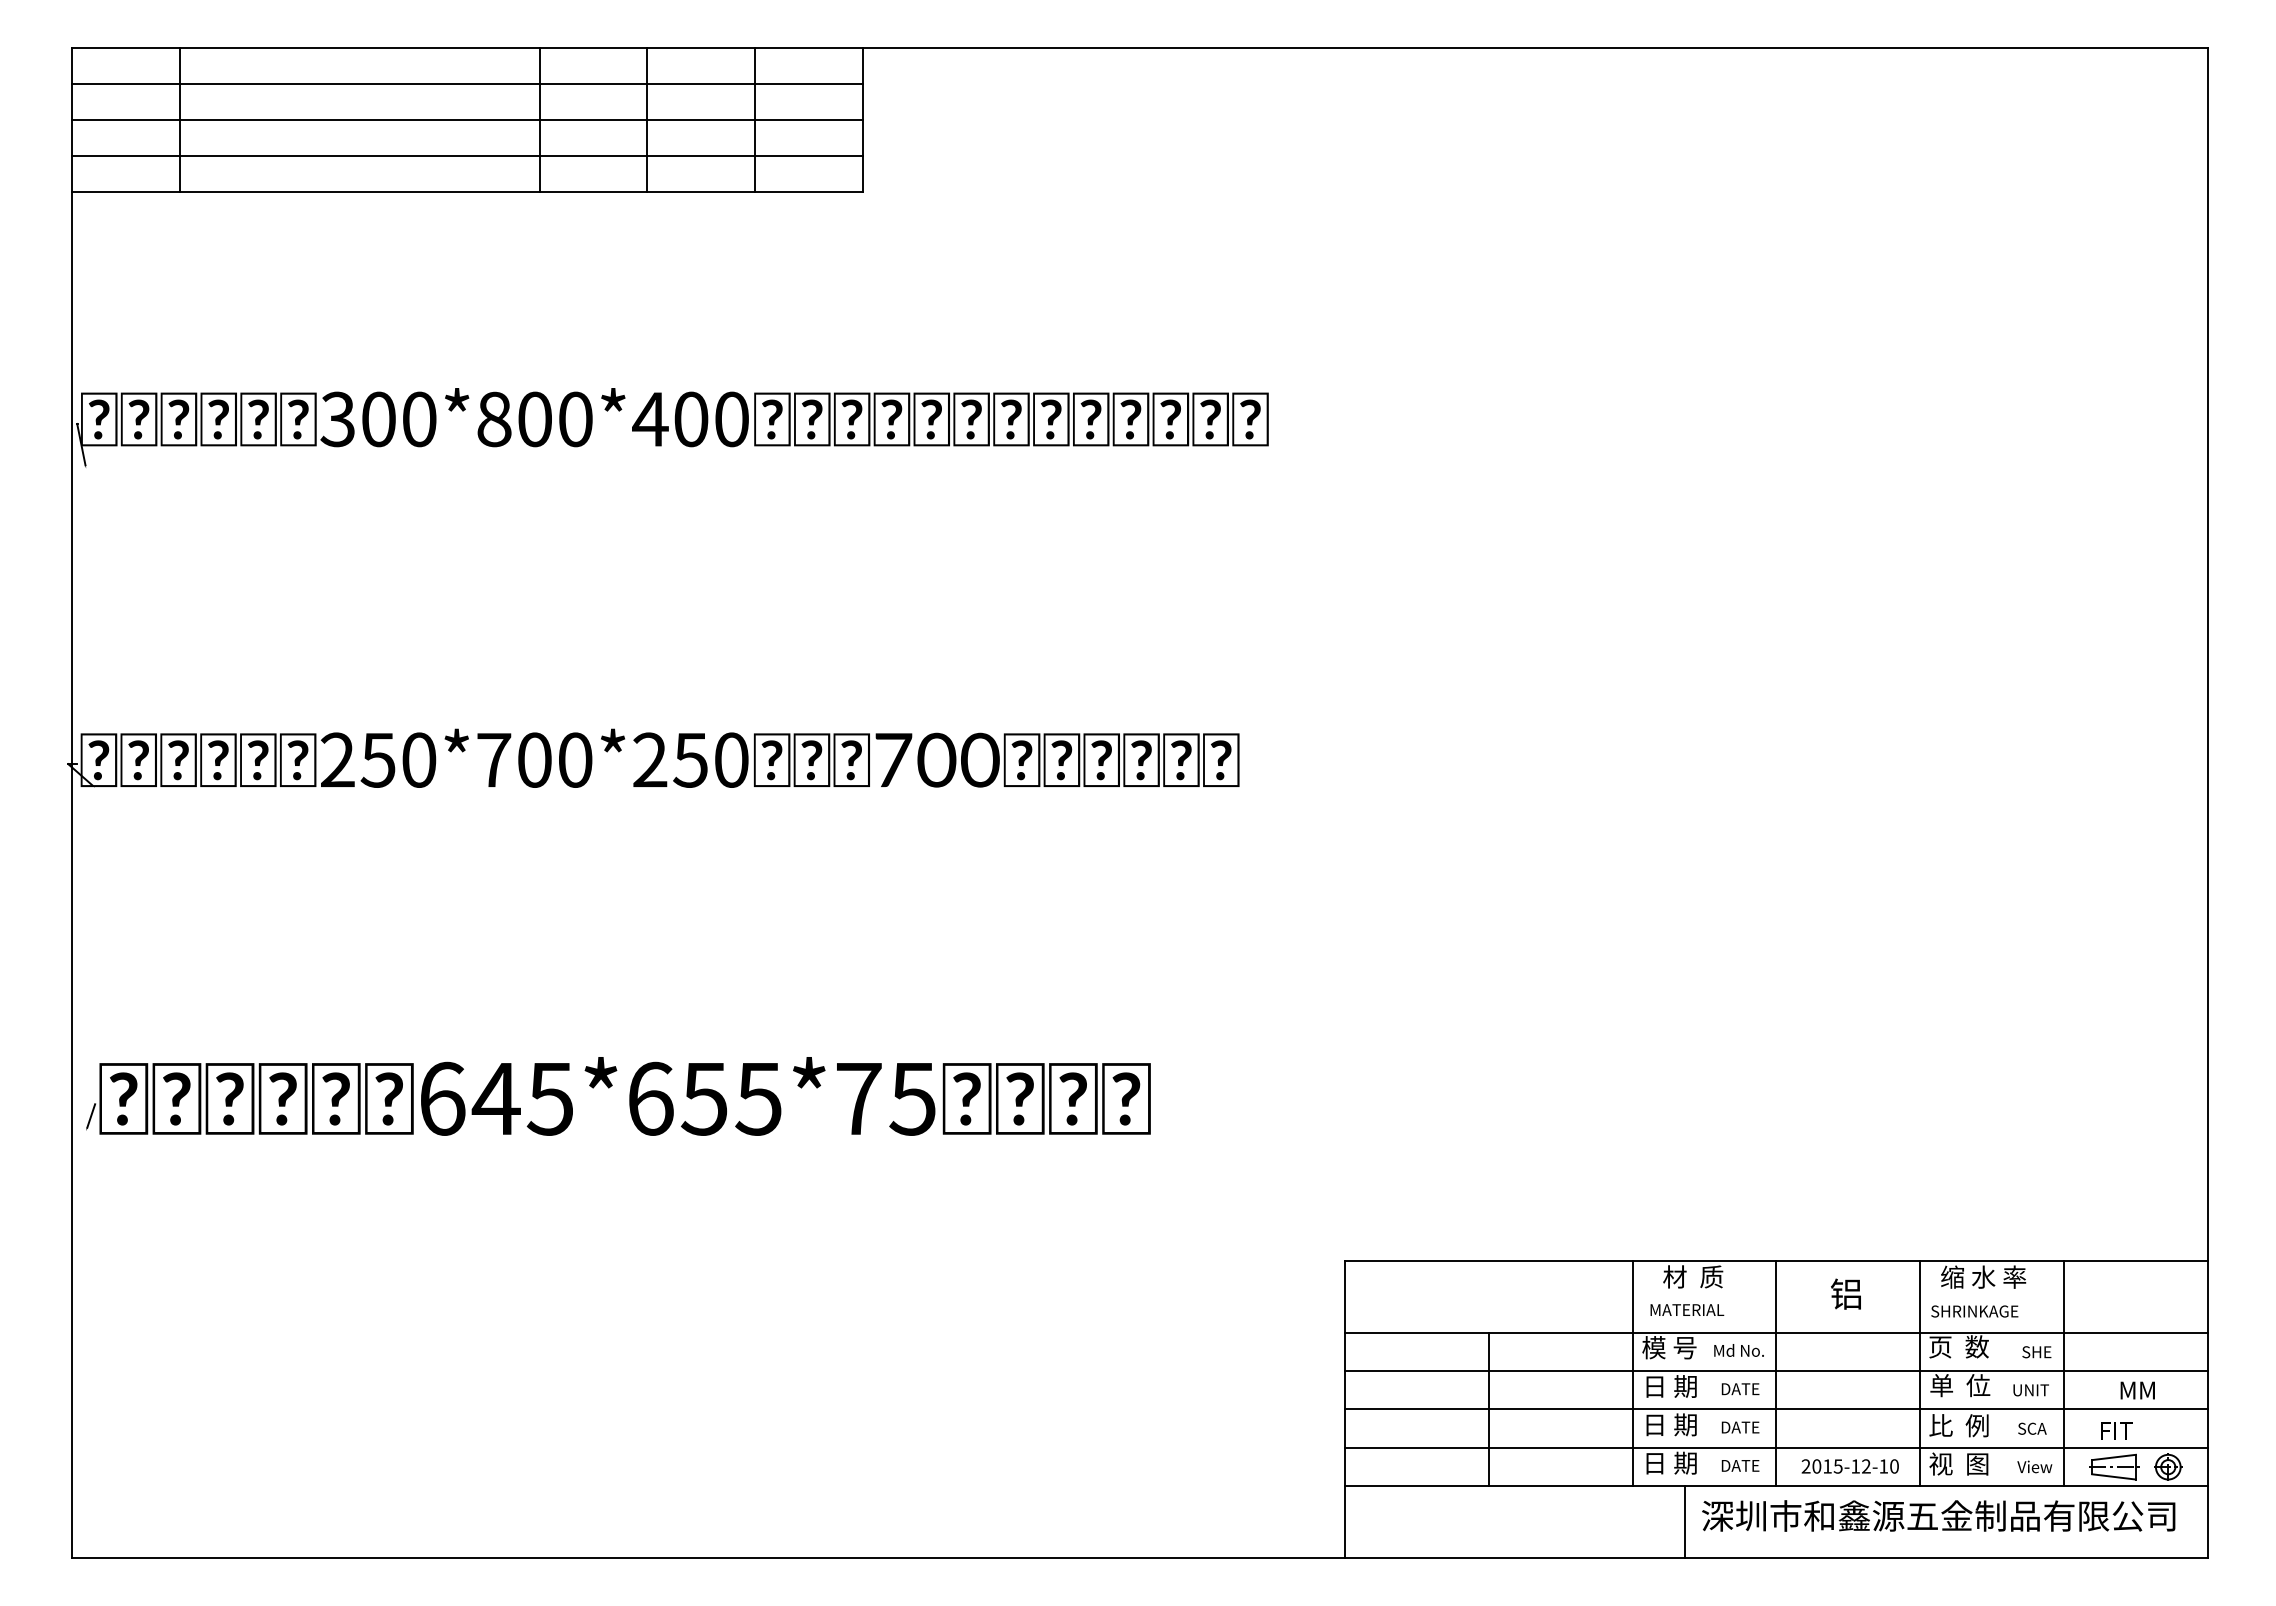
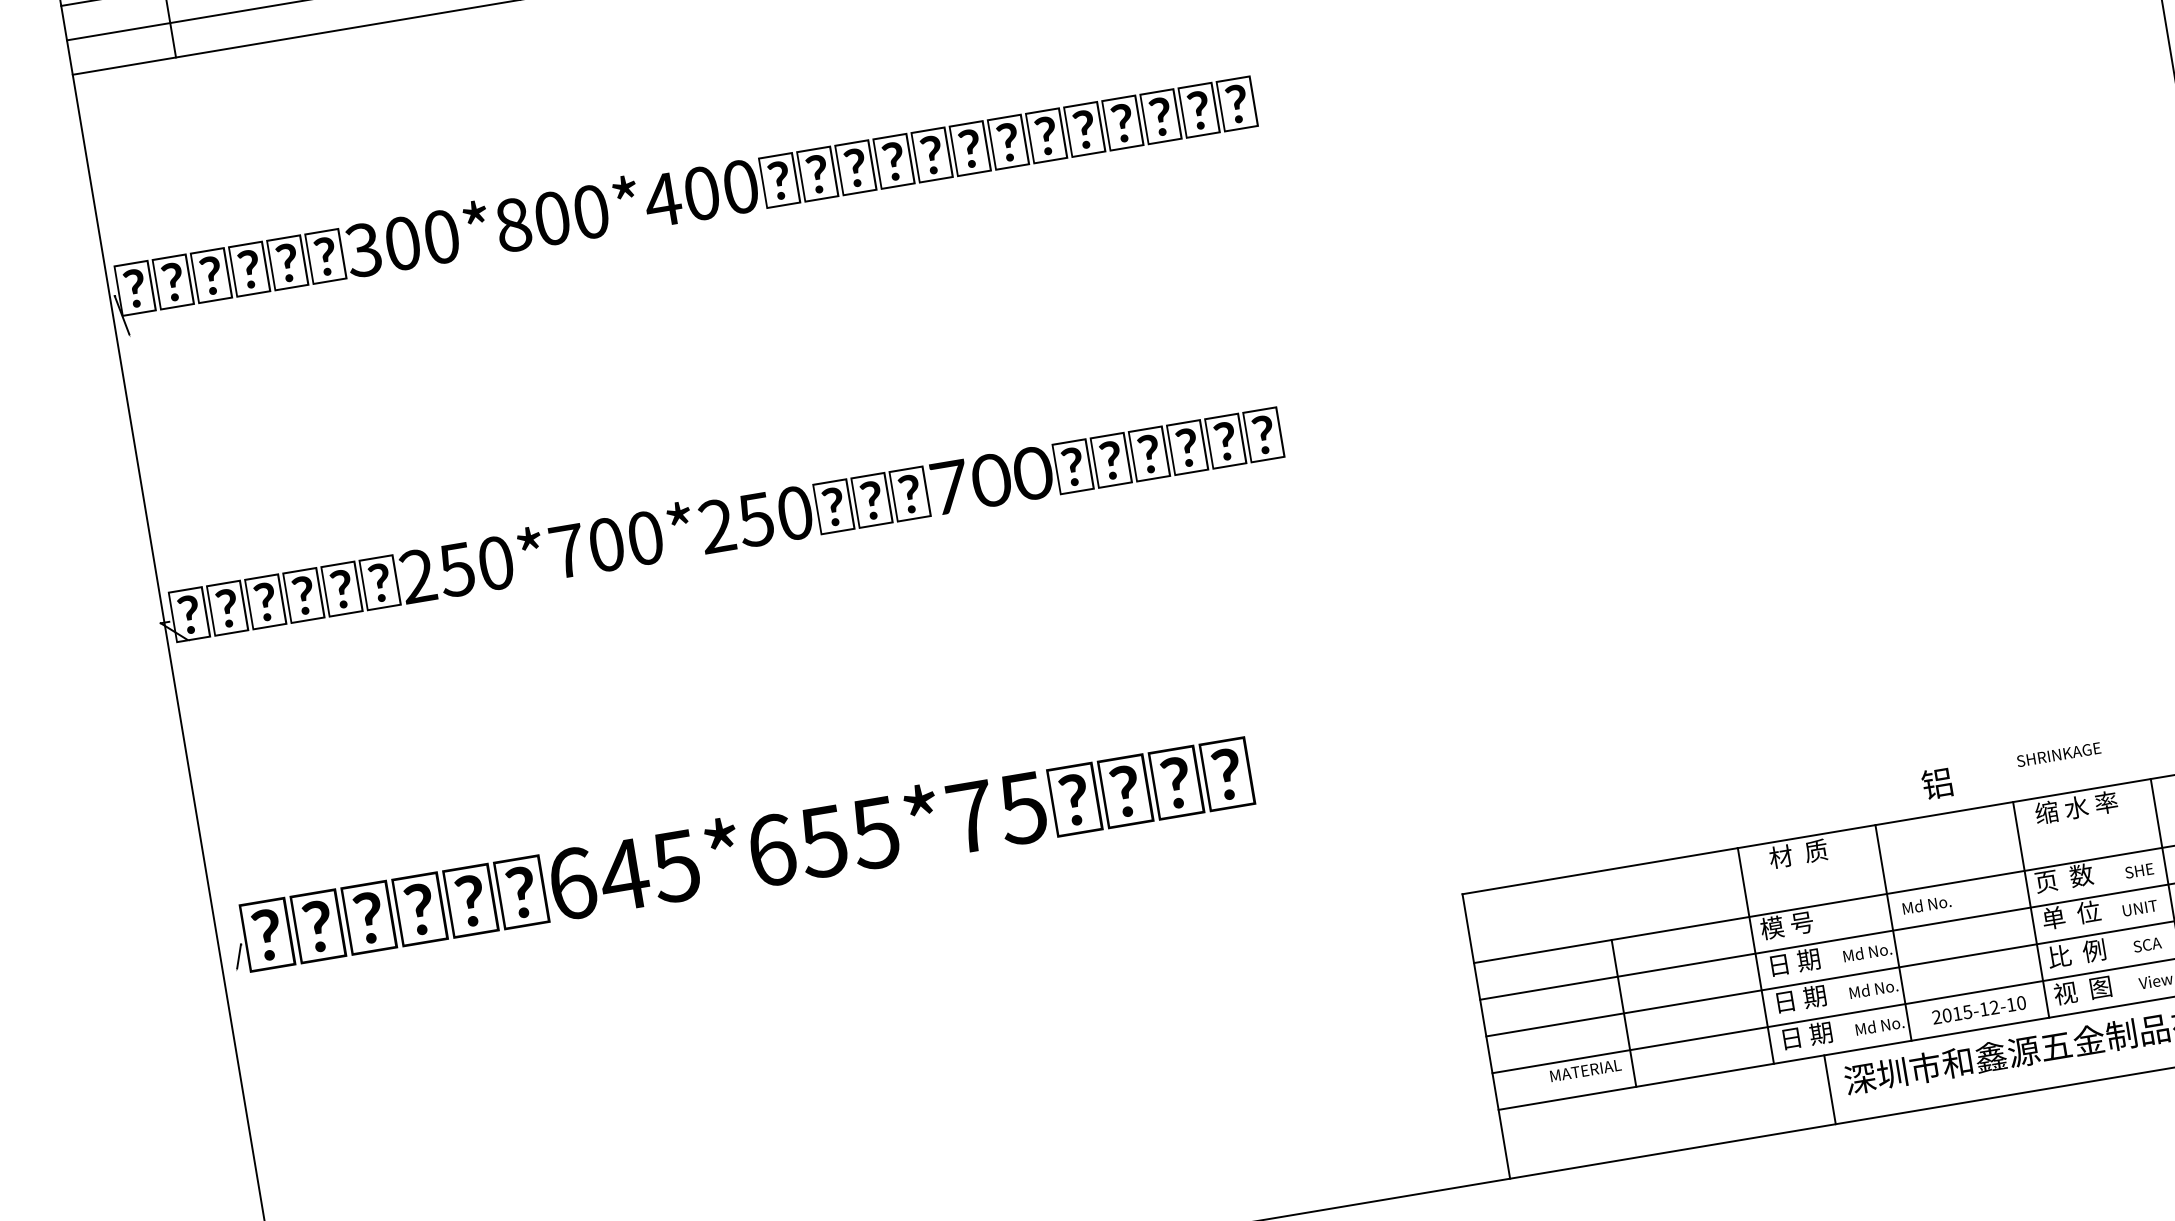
text: (1845, 1293) -> (1936, 783), moved
text: (1687, 1309) -> (1585, 1070), moved
text: (1974, 1311) -> (2058, 754), moved
text: (1738, 1350) -> (1926, 904), moved
text: (1747, 1388) -> (1868, 951), DATE -> Md No.
text: (1747, 1426) -> (1874, 988), DATE -> Md No.
text: (1747, 1465) -> (1880, 1025), DATE -> Md No.

